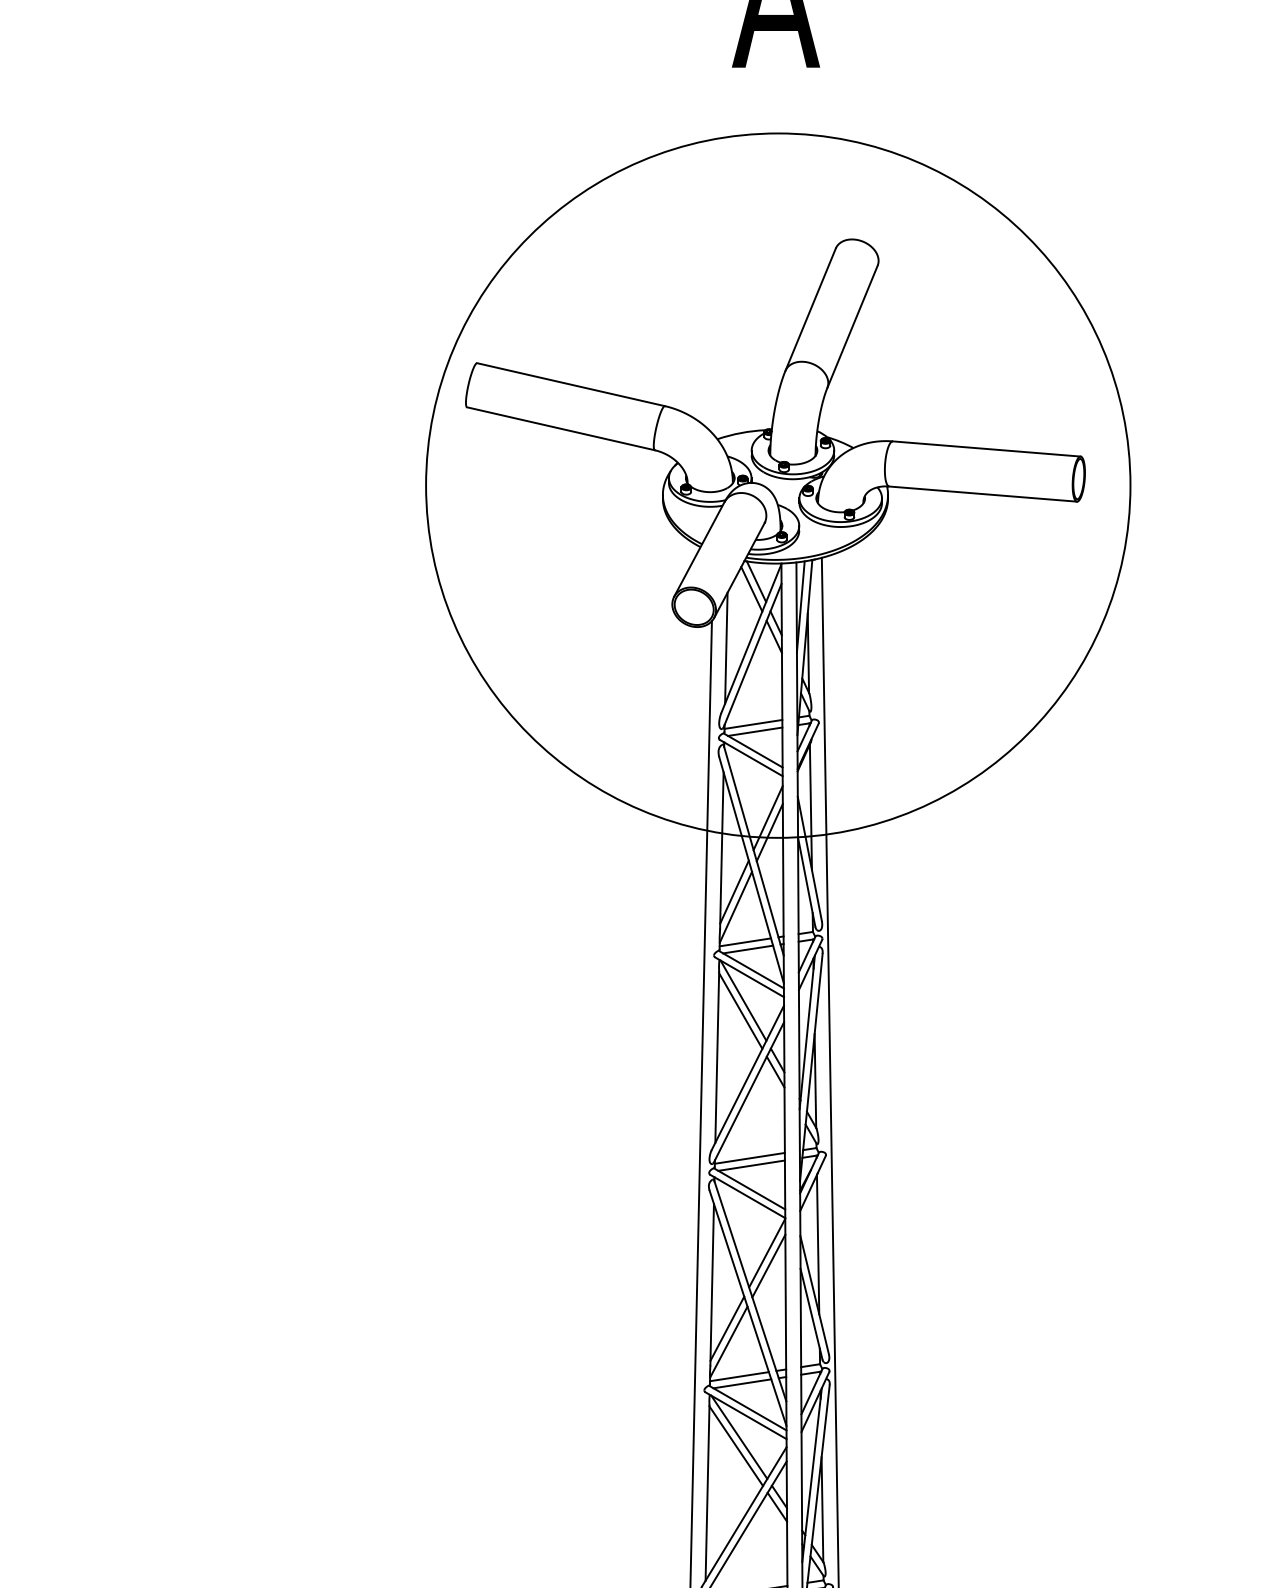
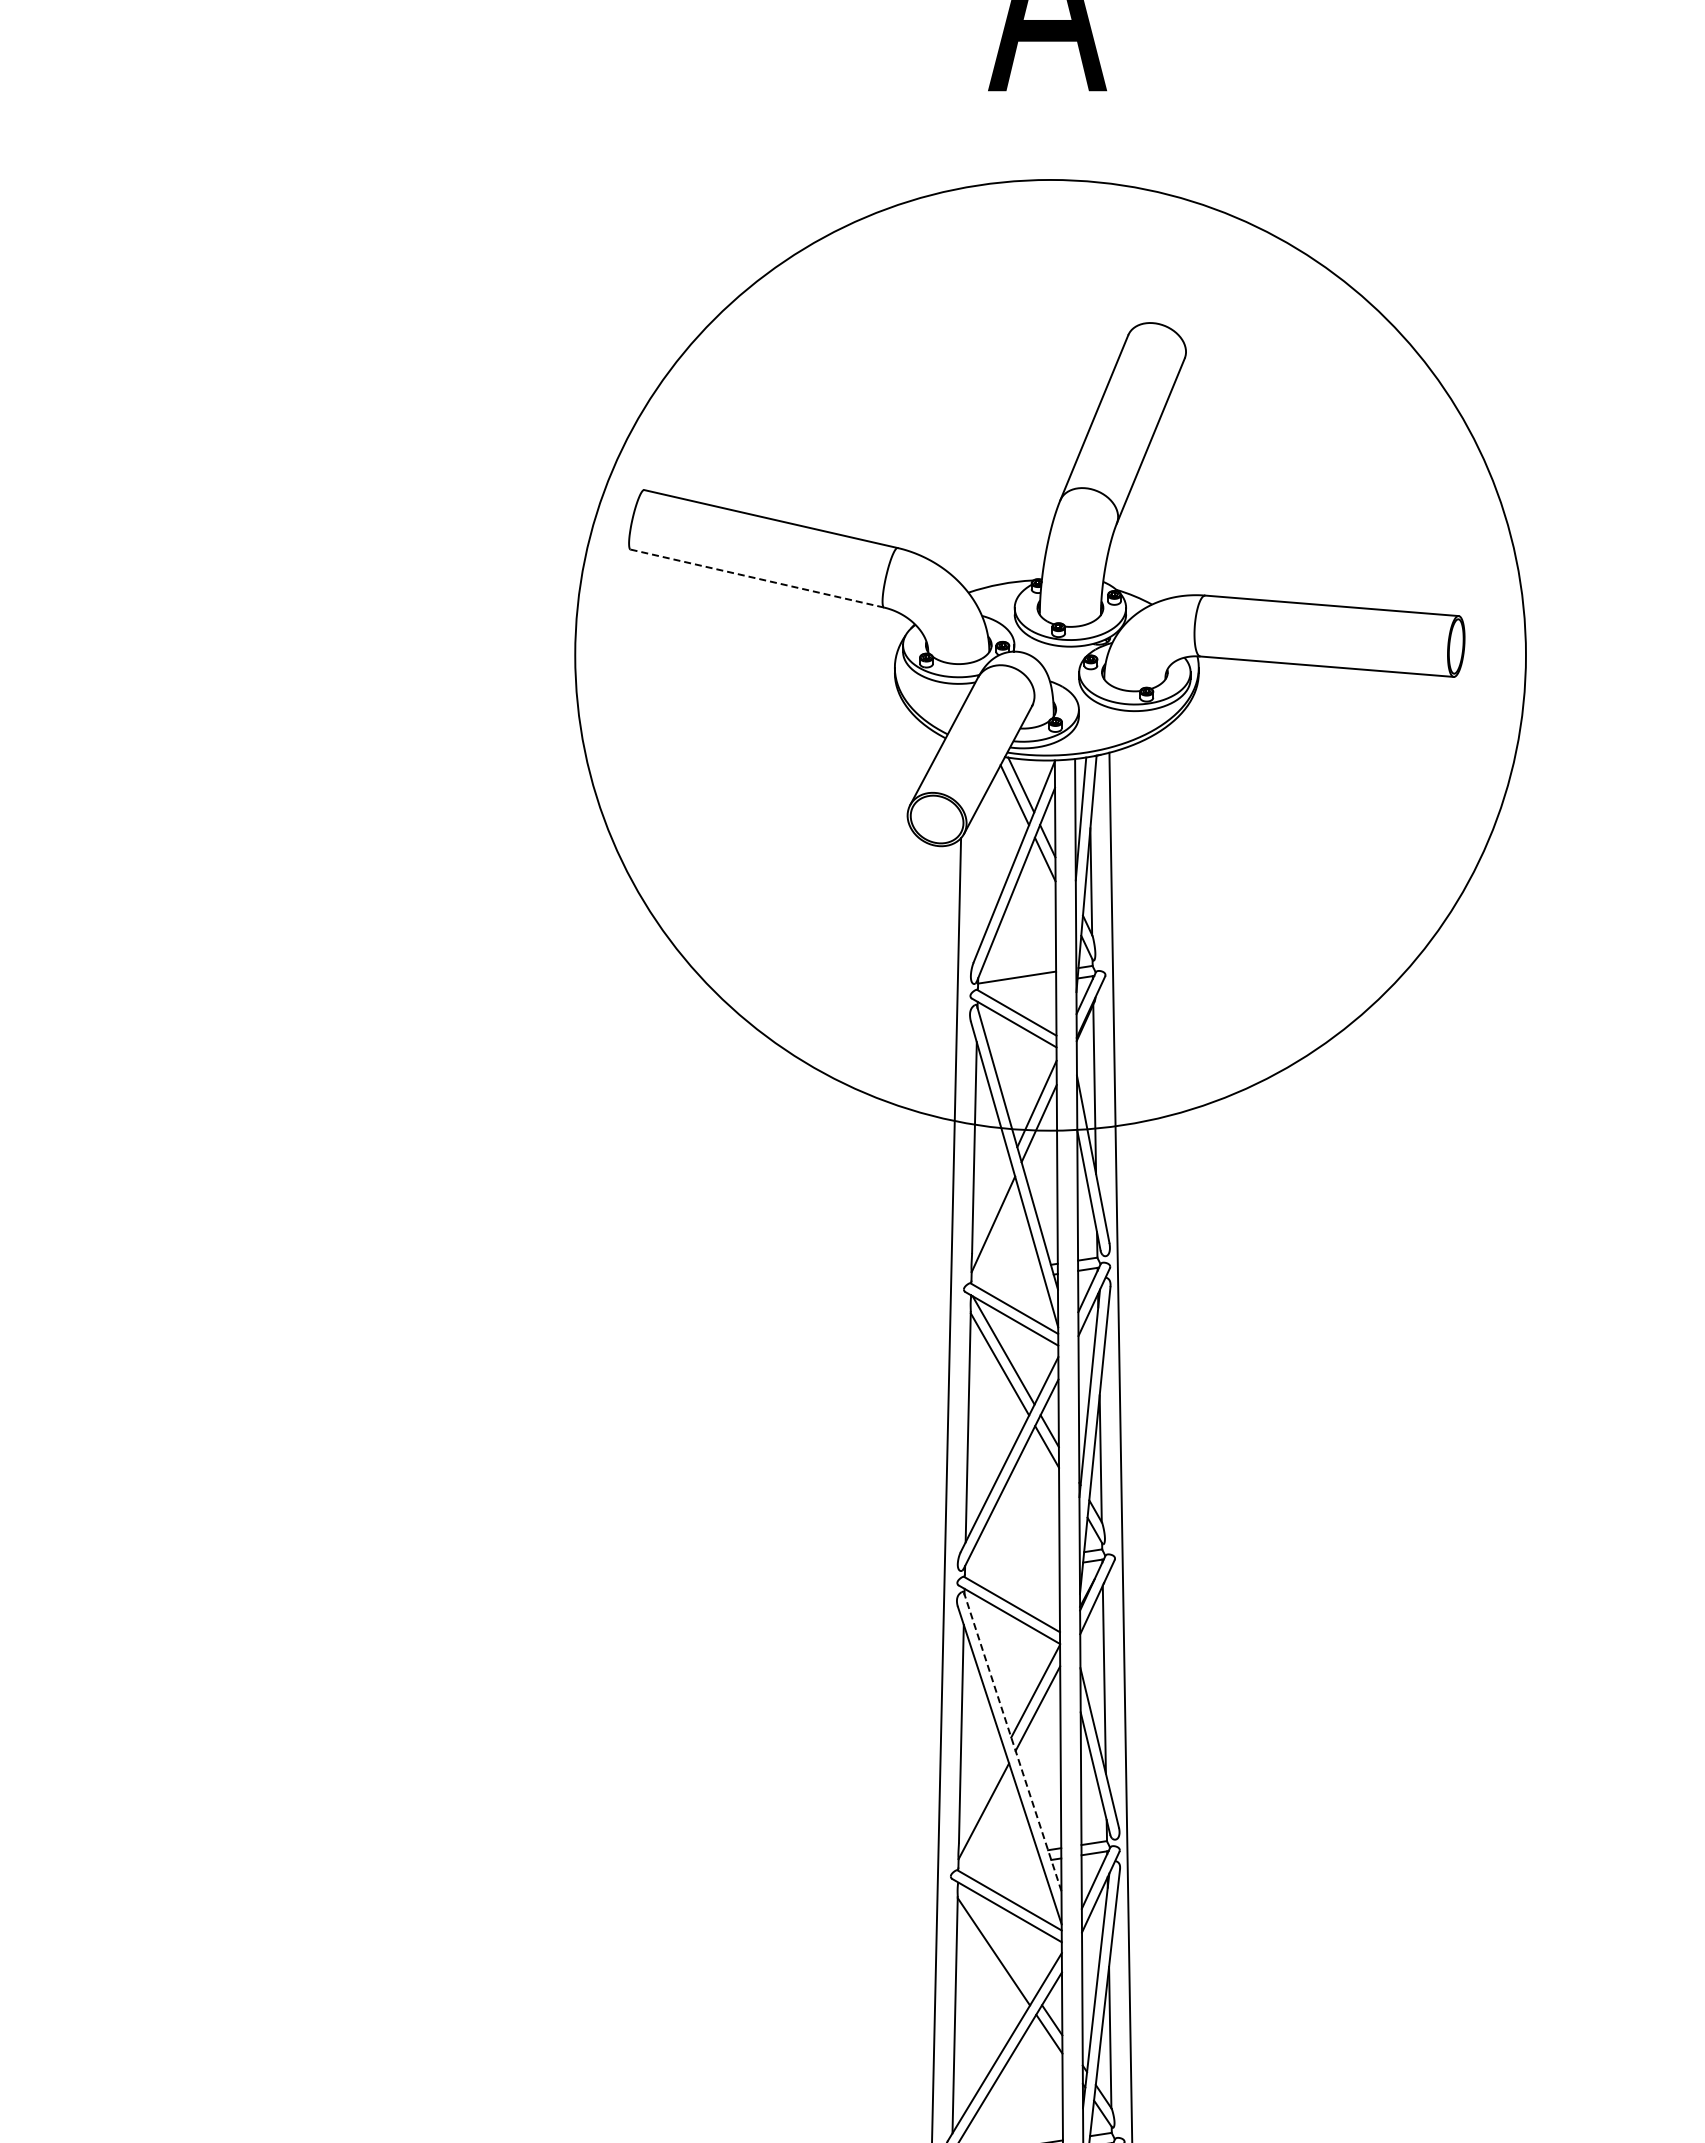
line: (561, 428) -> (757, 578), solid -> dashed
line: (726, 648) -> (980, 874), removed
line: (755, 731) -> (1019, 987), removed
line: (734, 891) -> (991, 1203), removed
line: (744, 942) -> (1005, 1271), removed
line: (747, 949) -> (1009, 1281), removed
line: (750, 1157) -> (1012, 1562), removed
line: (751, 1165) -> (1014, 1573), removed
line: (750, 1290) -> (1012, 1741), solid -> dashed
line: (727, 1328) -> (981, 1793), removed
line: (738, 1376) -> (997, 1857), removed
line: (742, 1383) -> (1002, 1867), removed
line: (738, 1437) -> (997, 1939), removed

